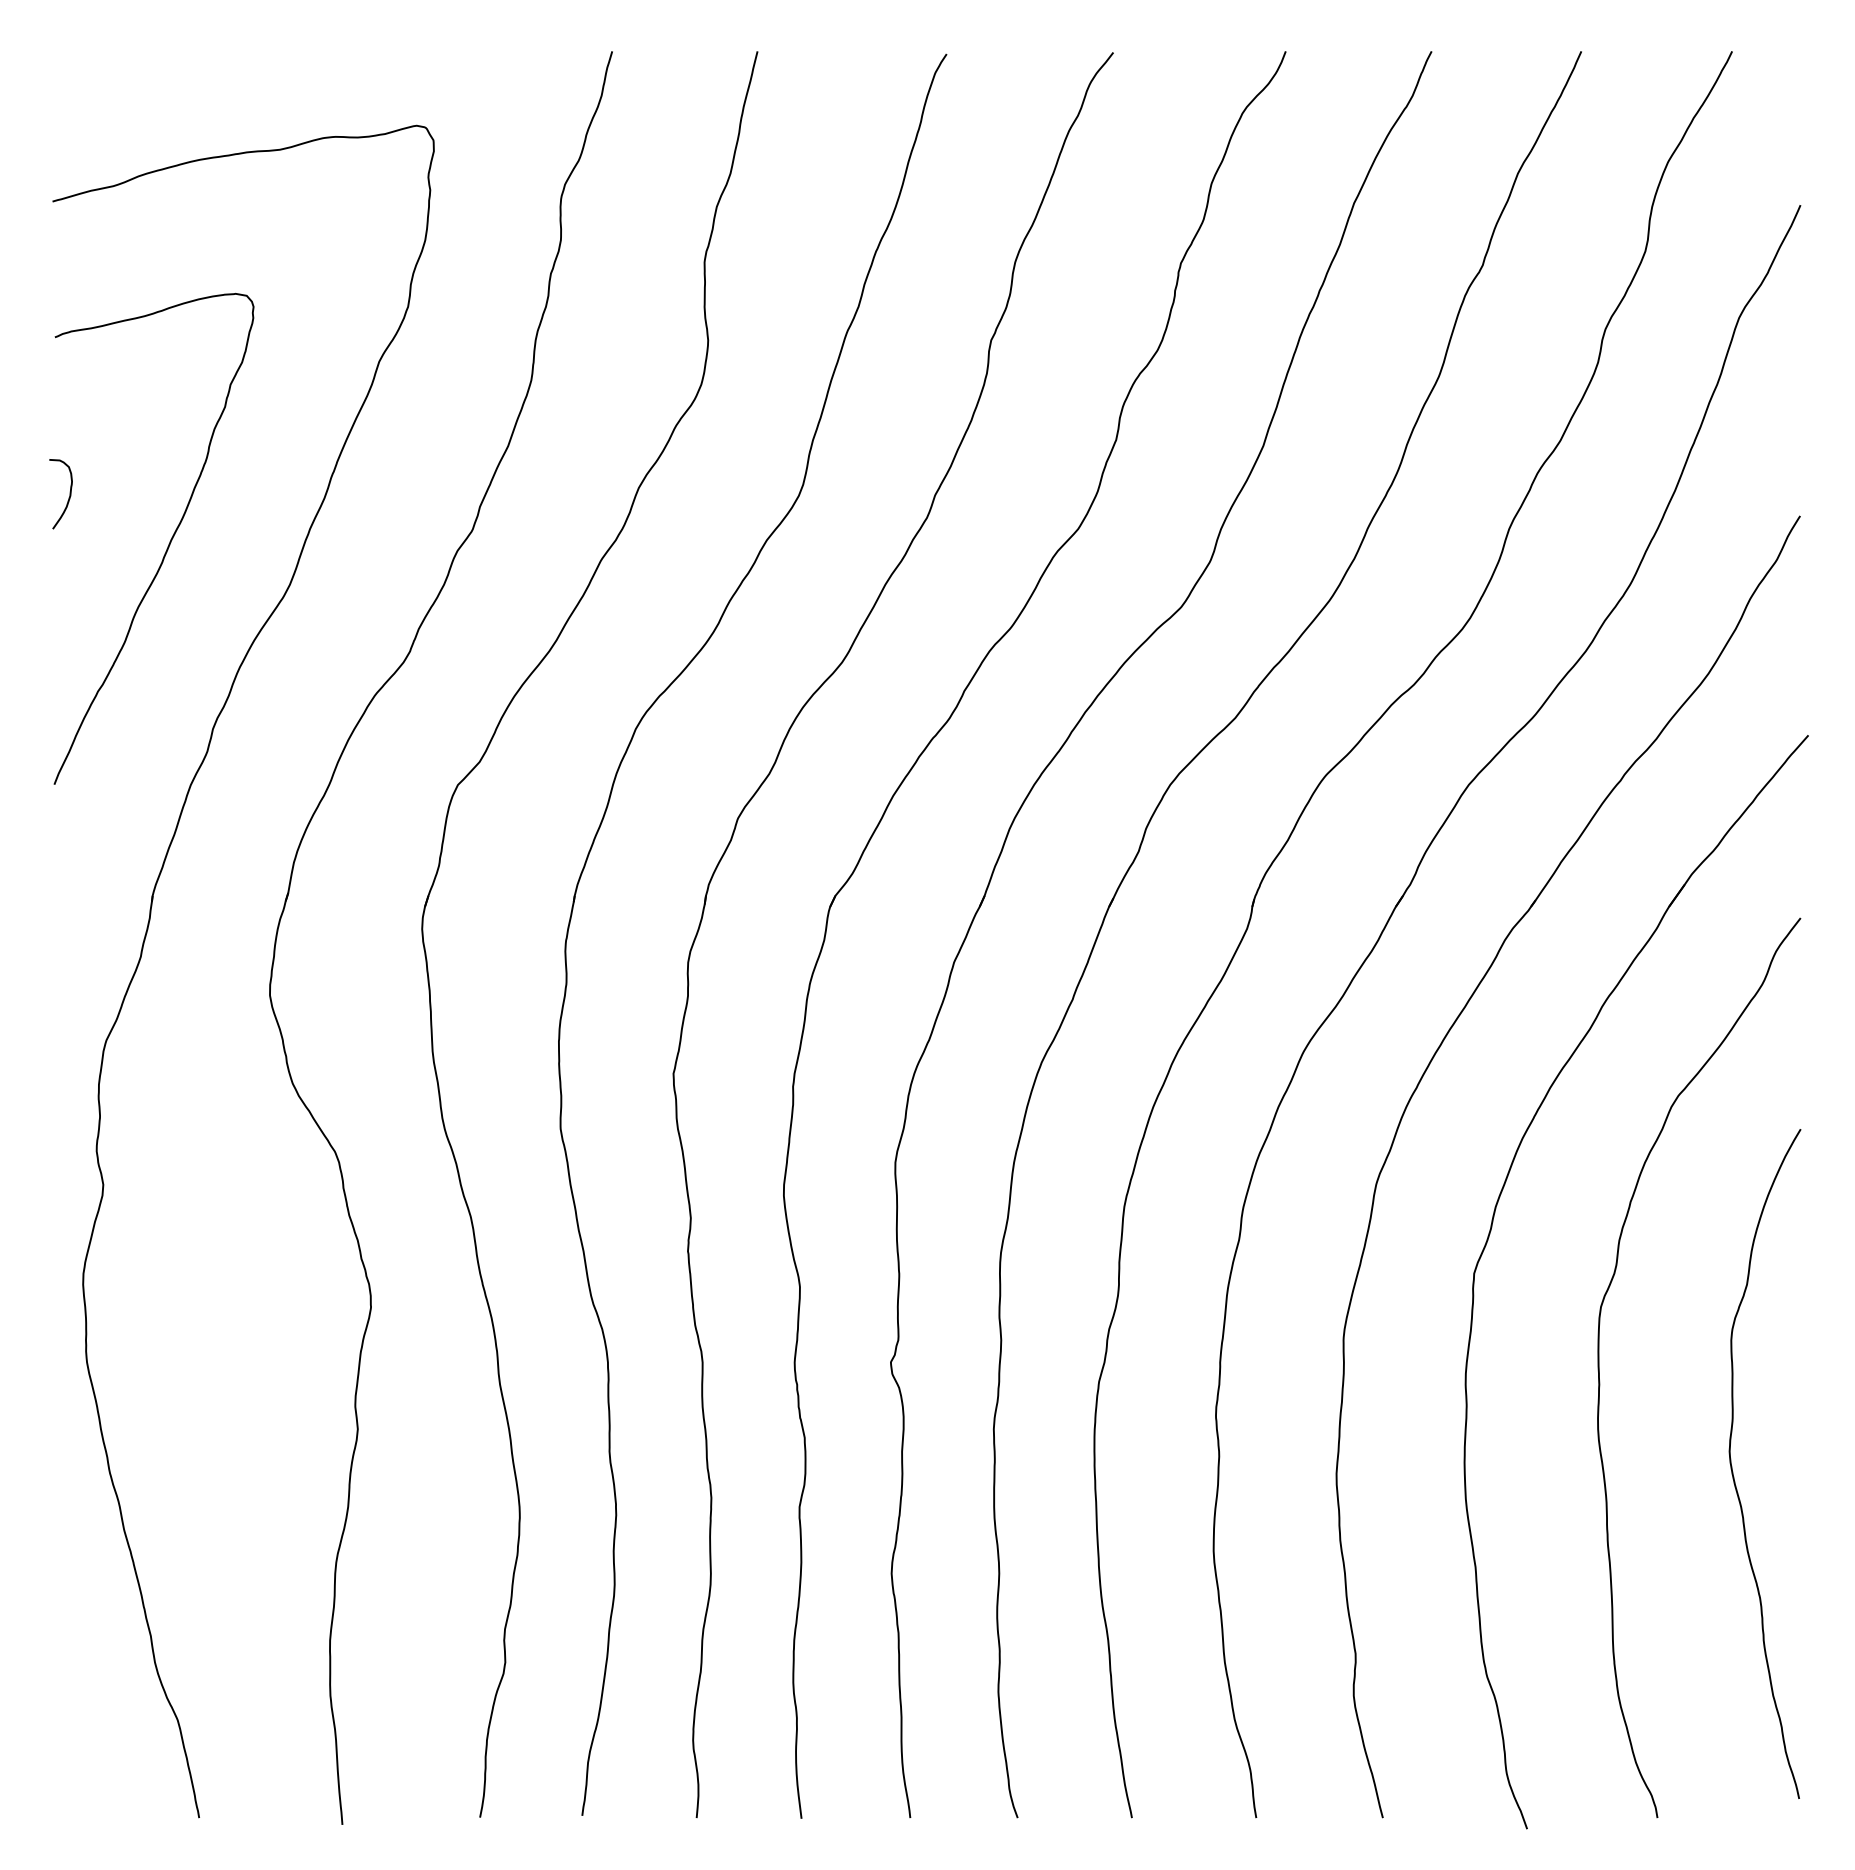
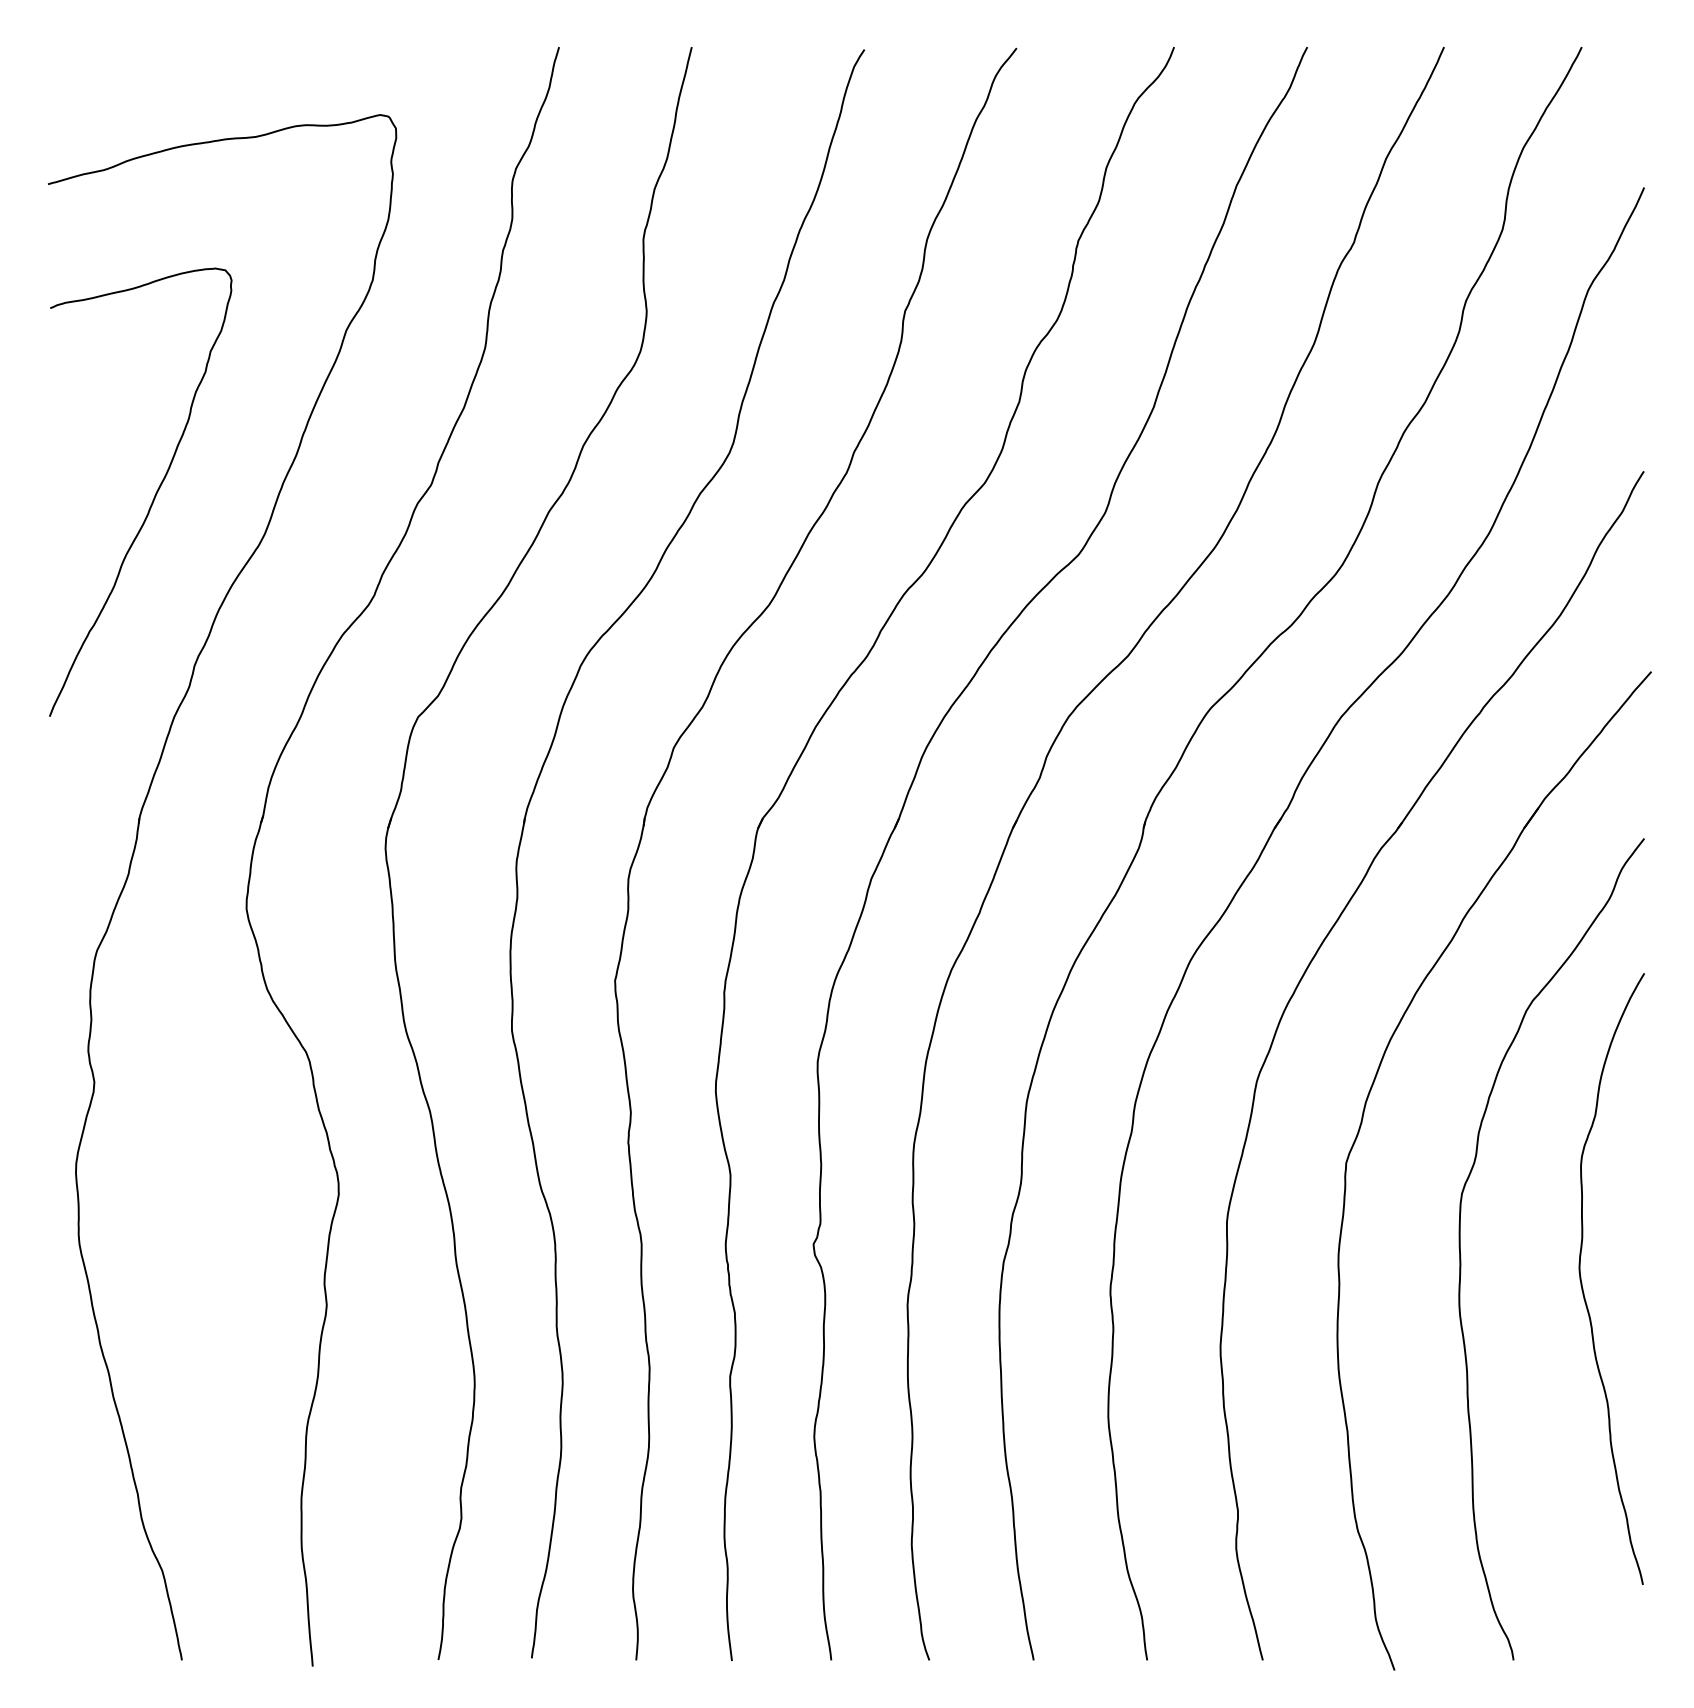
curve: (68, 497) -> (62, 454), removed
curve: (1732, 1467) -> (1582, 1282), moved

